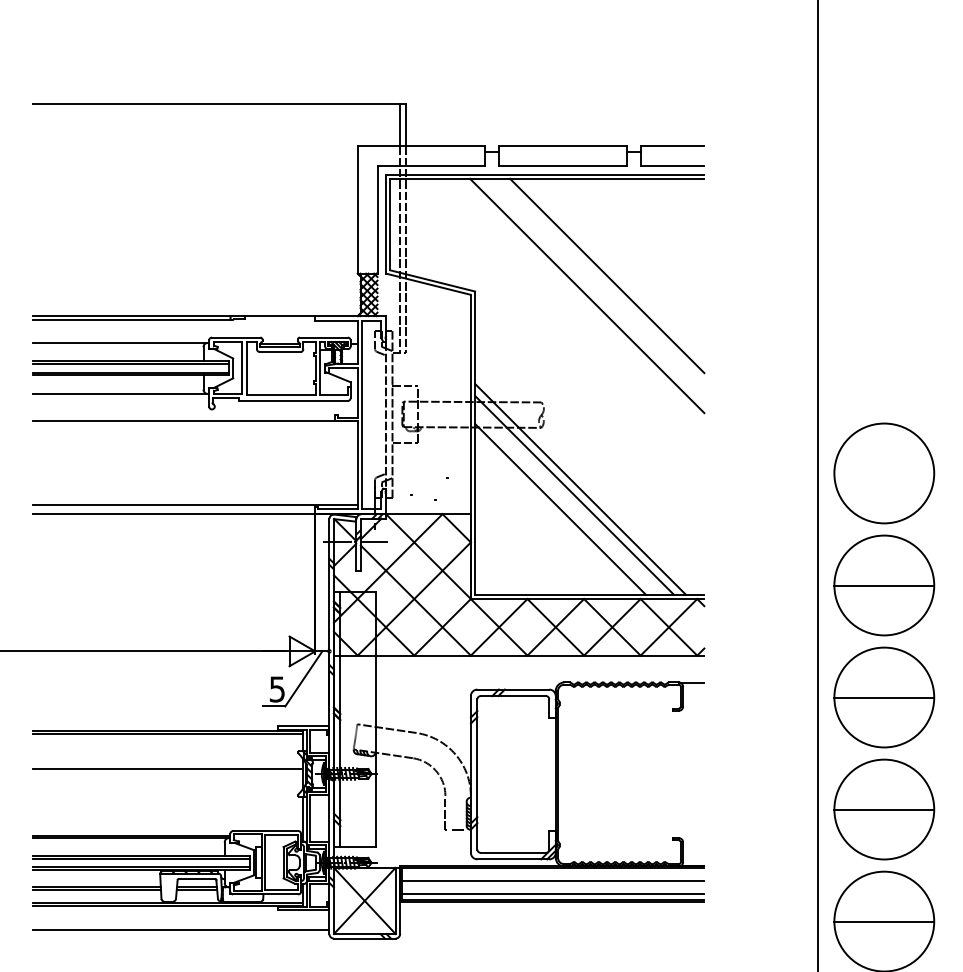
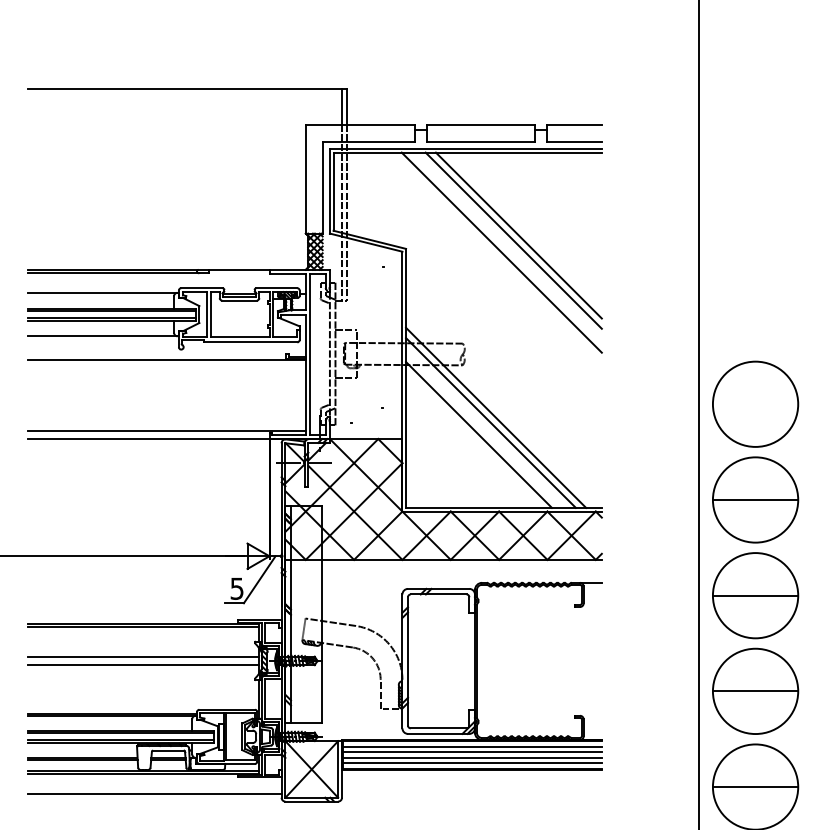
line: (601, 281) -> (514, 240), added
line: (167, 778) -> (143, 664), added
line: (552, 874) -> (472, 746), added
line: (552, 887) -> (472, 757), added

